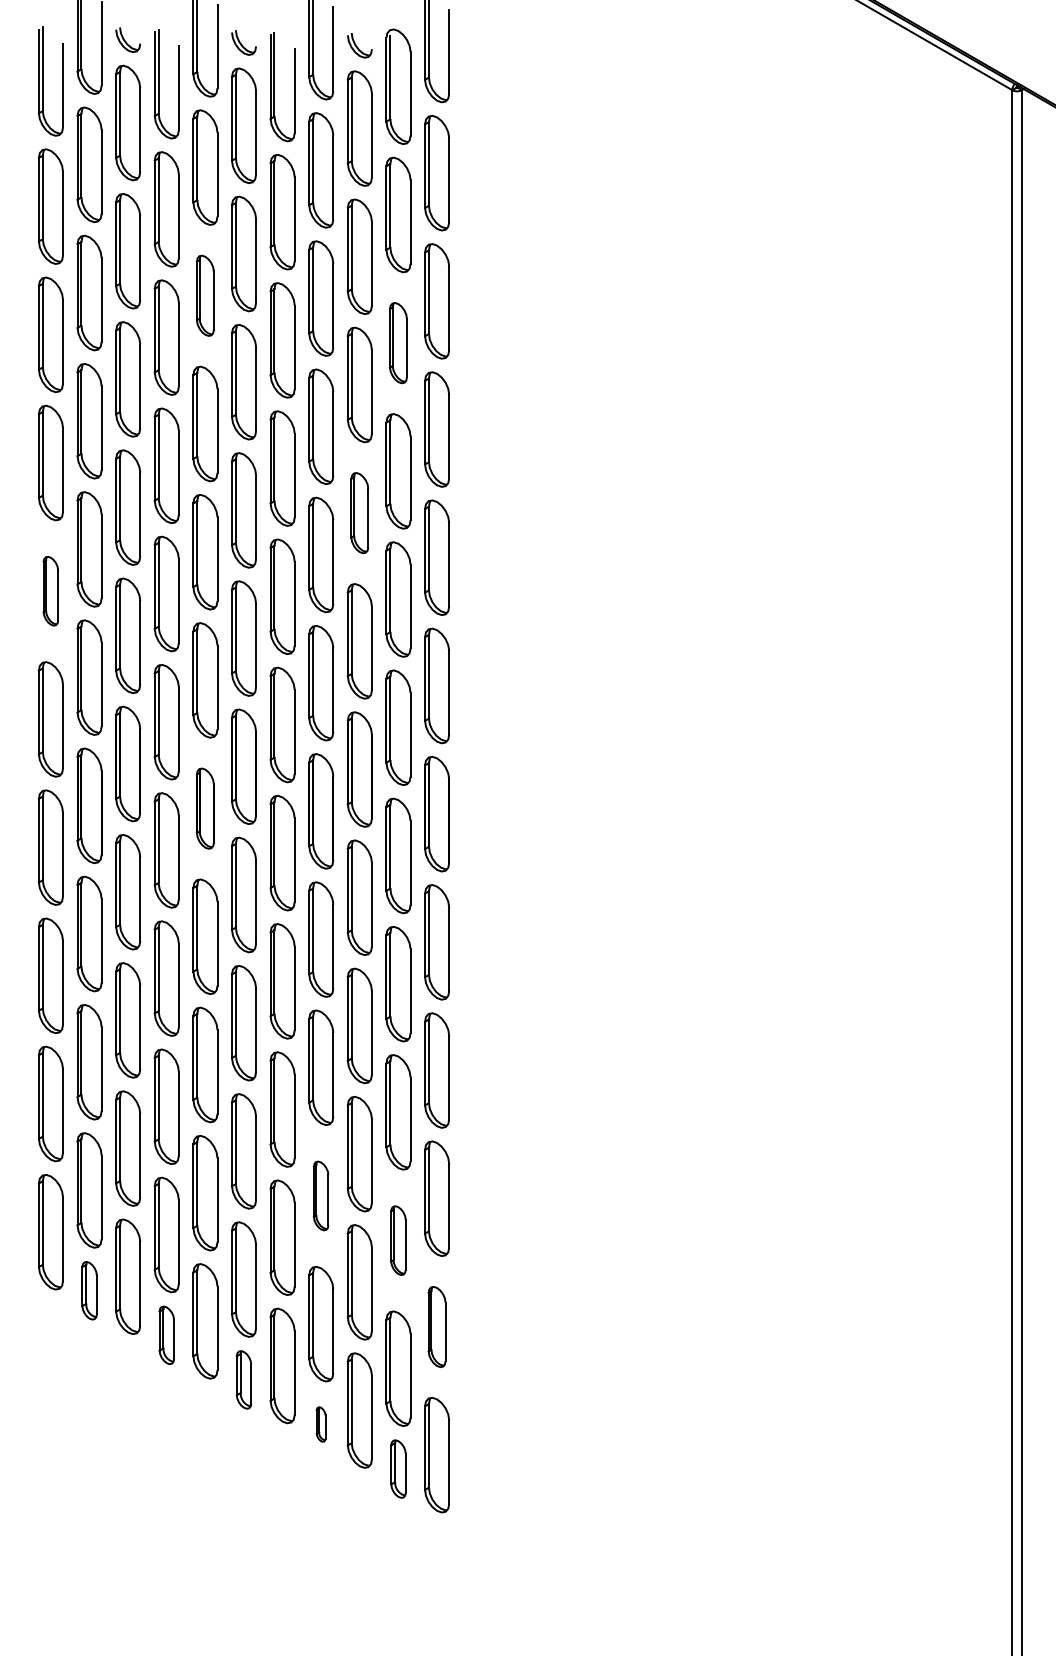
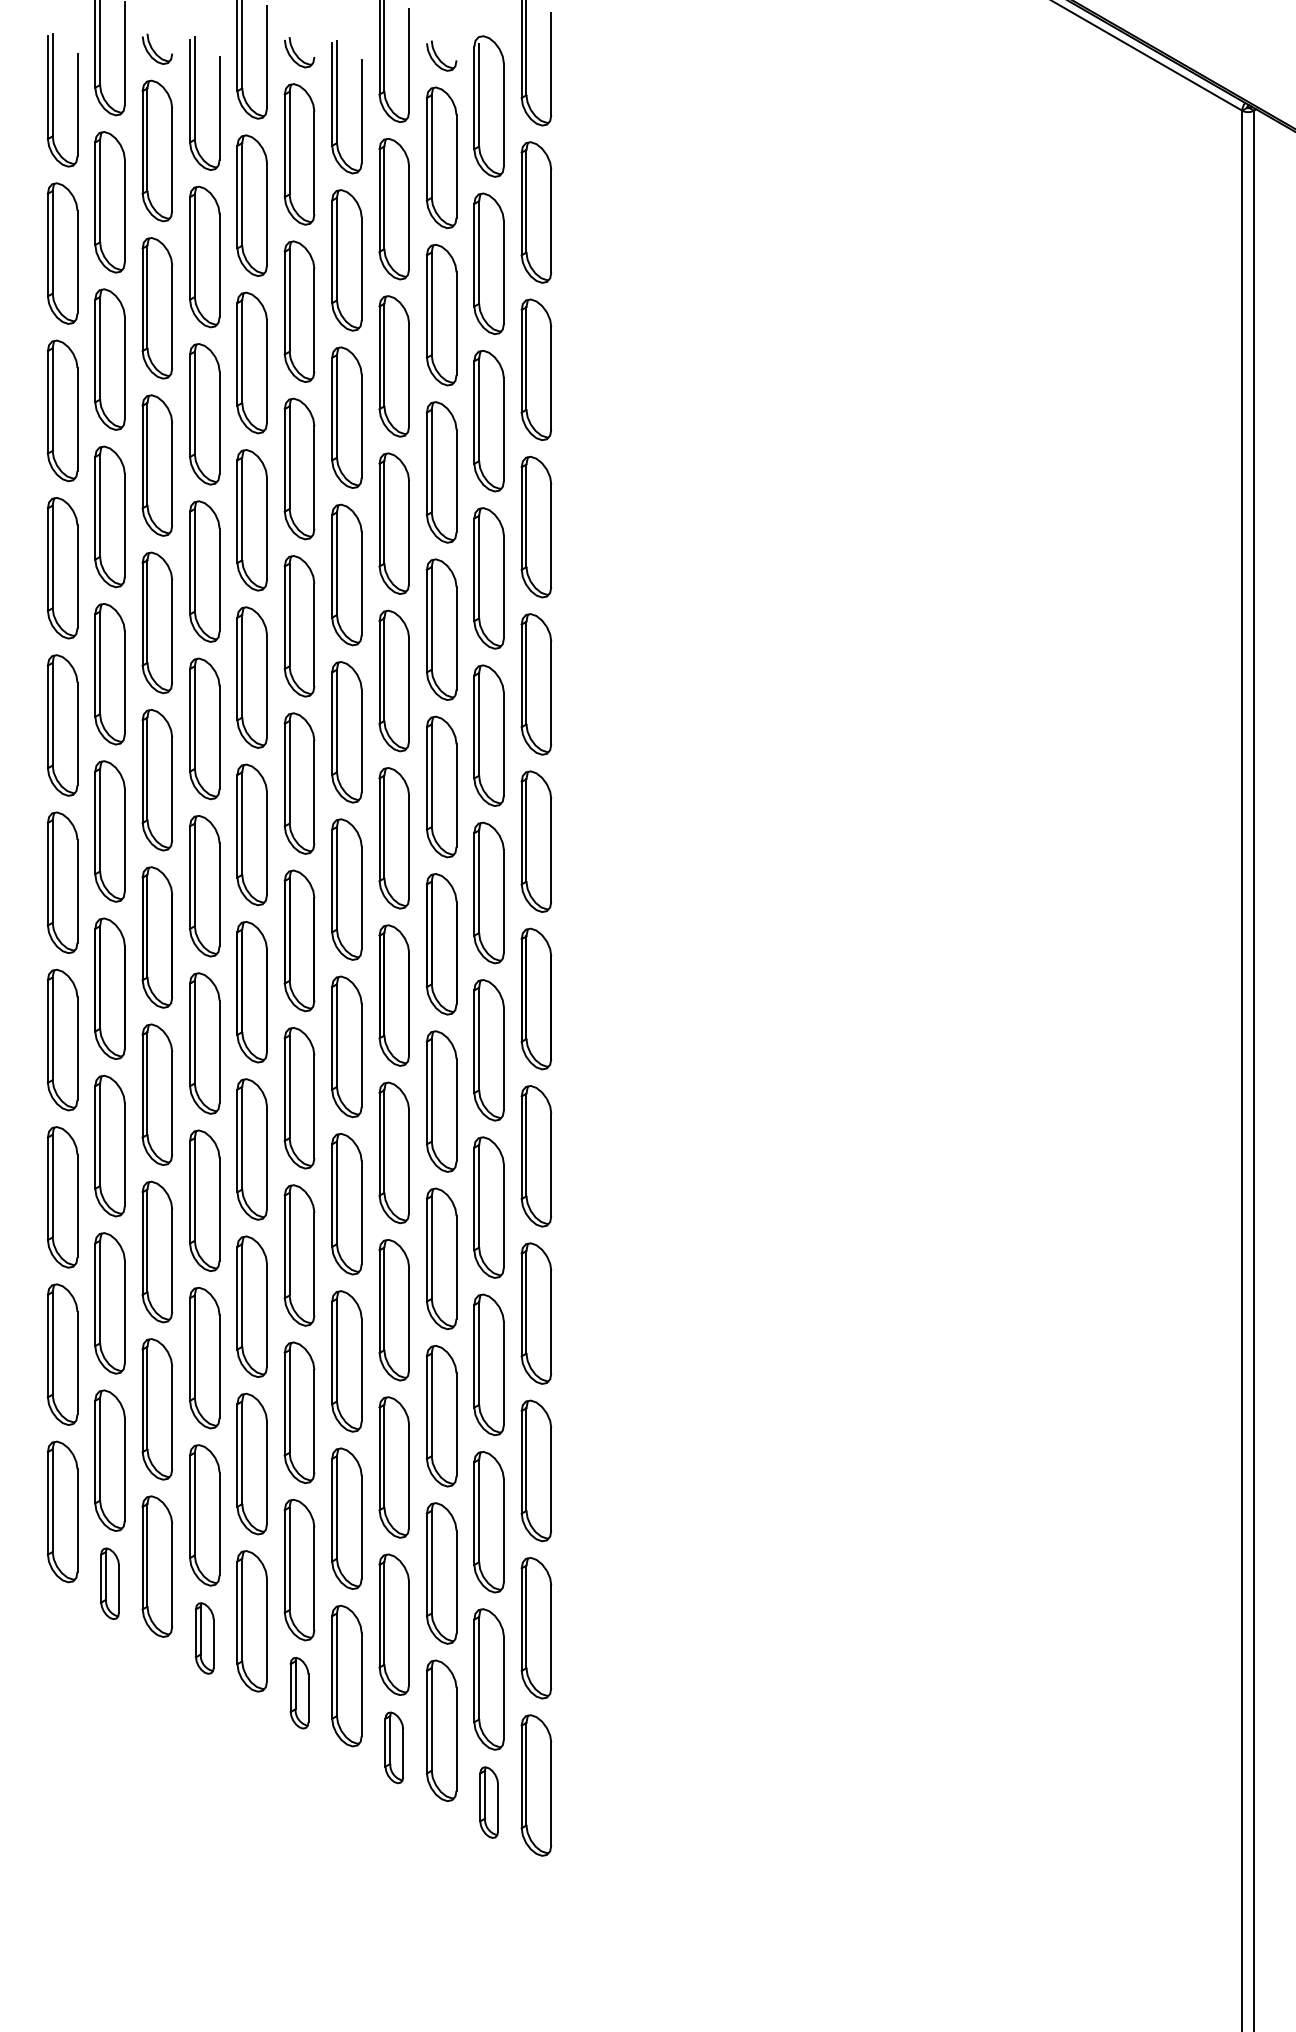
part: (204, 295) -> (251, 362), size x1.43
part: (398, 342) -> (488, 420), size x1.43
part: (359, 513) -> (441, 629), size x1.43
part: (50, 591) -> (62, 725), size x1.67
part: (204, 808) -> (251, 992), size x1.43
part: (320, 1195) -> (393, 1467), size x1.67
part: (398, 1240) -> (488, 1522), size x1.67
part: (437, 1327) -> (536, 1628), size x1.43
part: (320, 1424) -> (393, 1747), size x1.67

